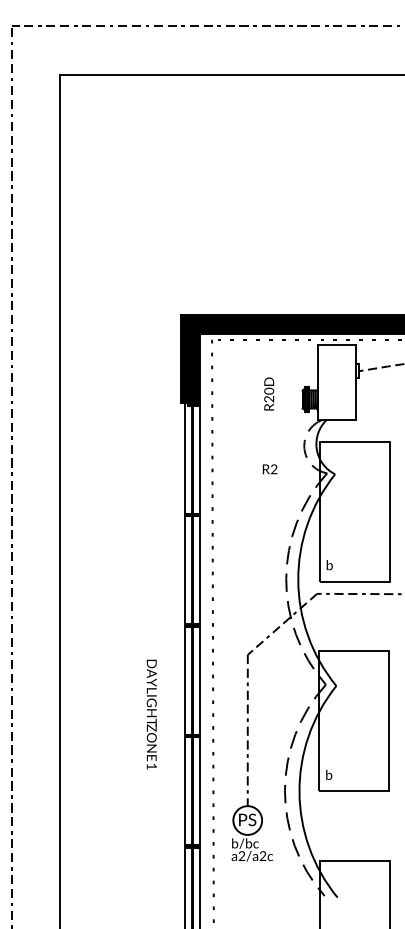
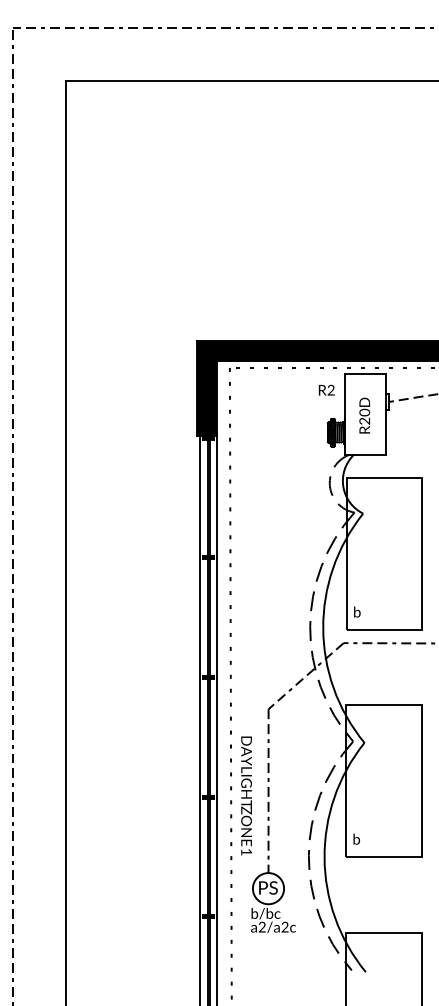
text: (268, 393) -> (364, 415), moved
text: (269, 468) -> (326, 389), moved
text: (151, 714) -> (246, 795), moved

